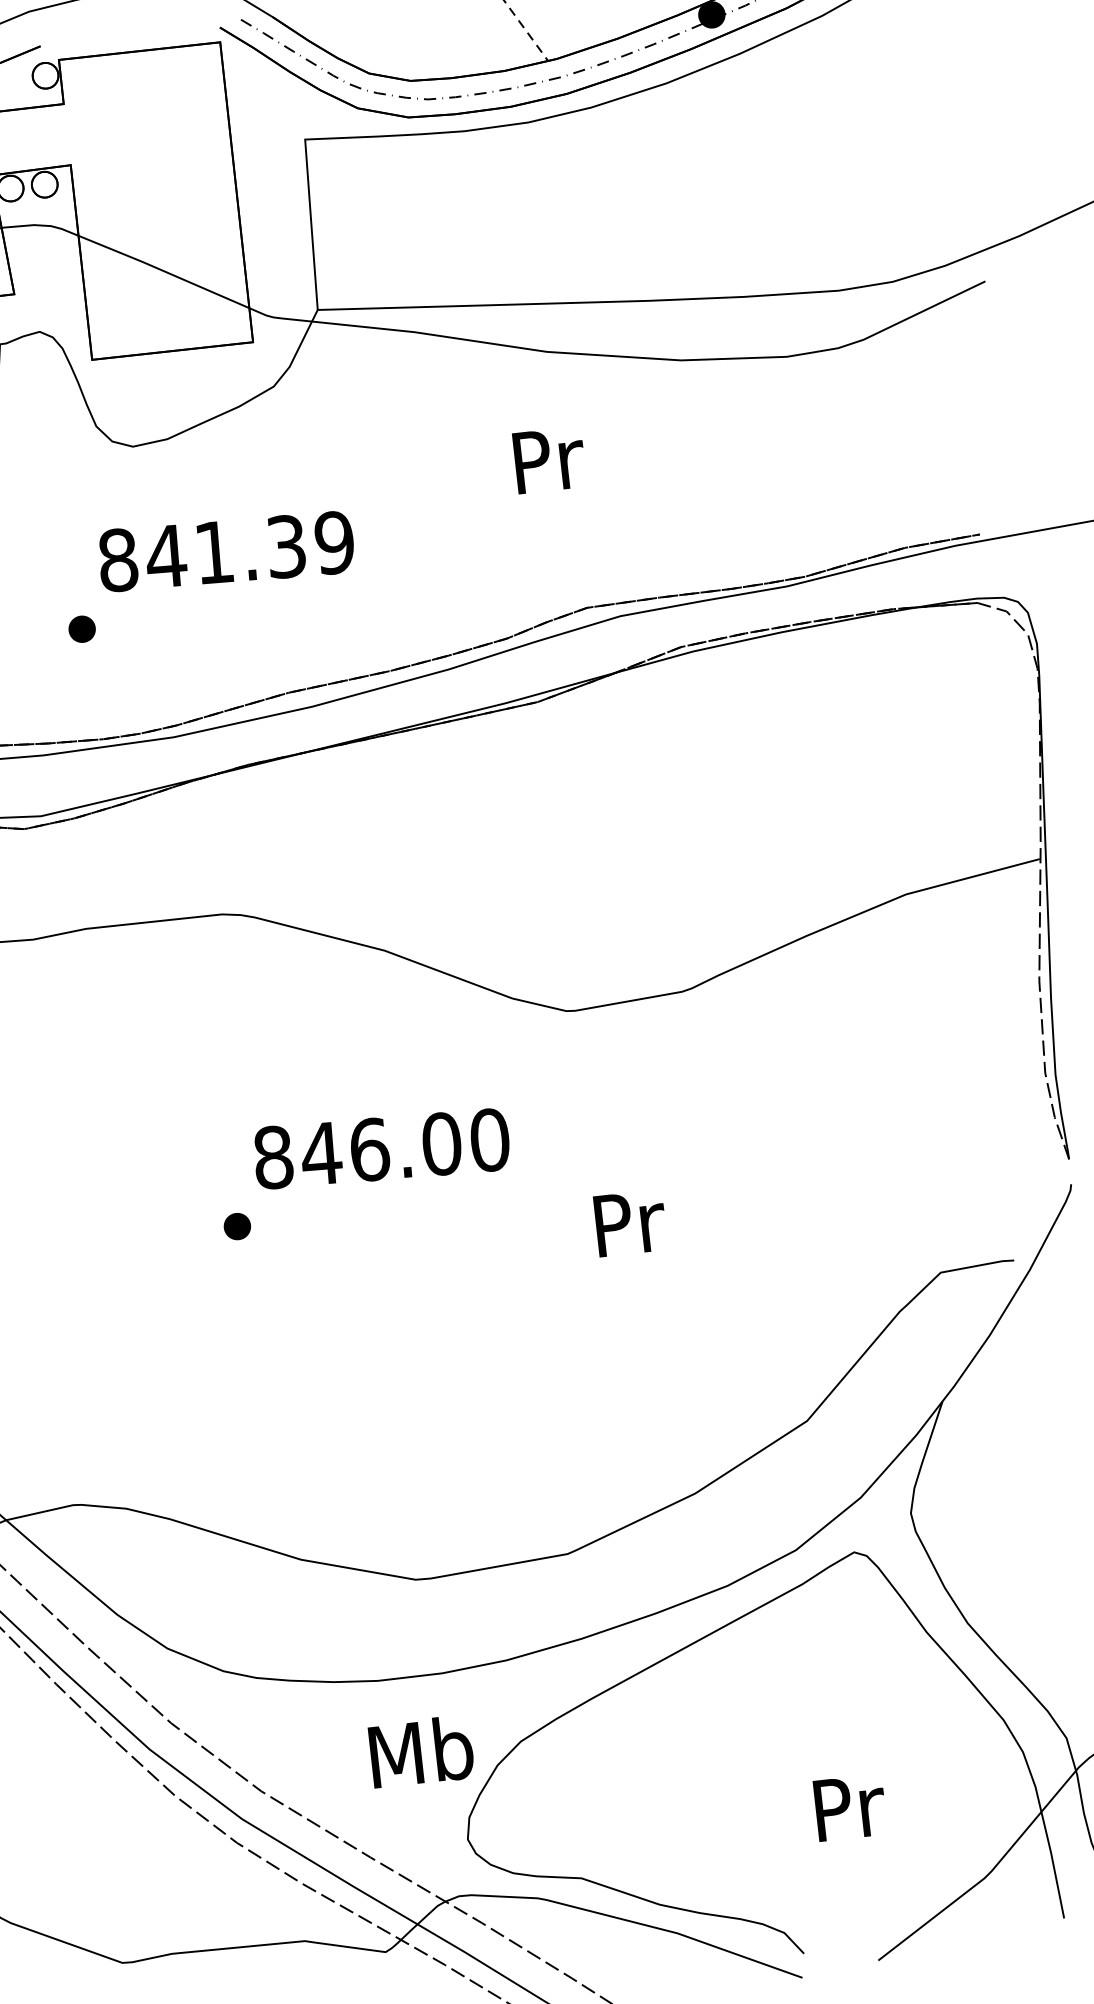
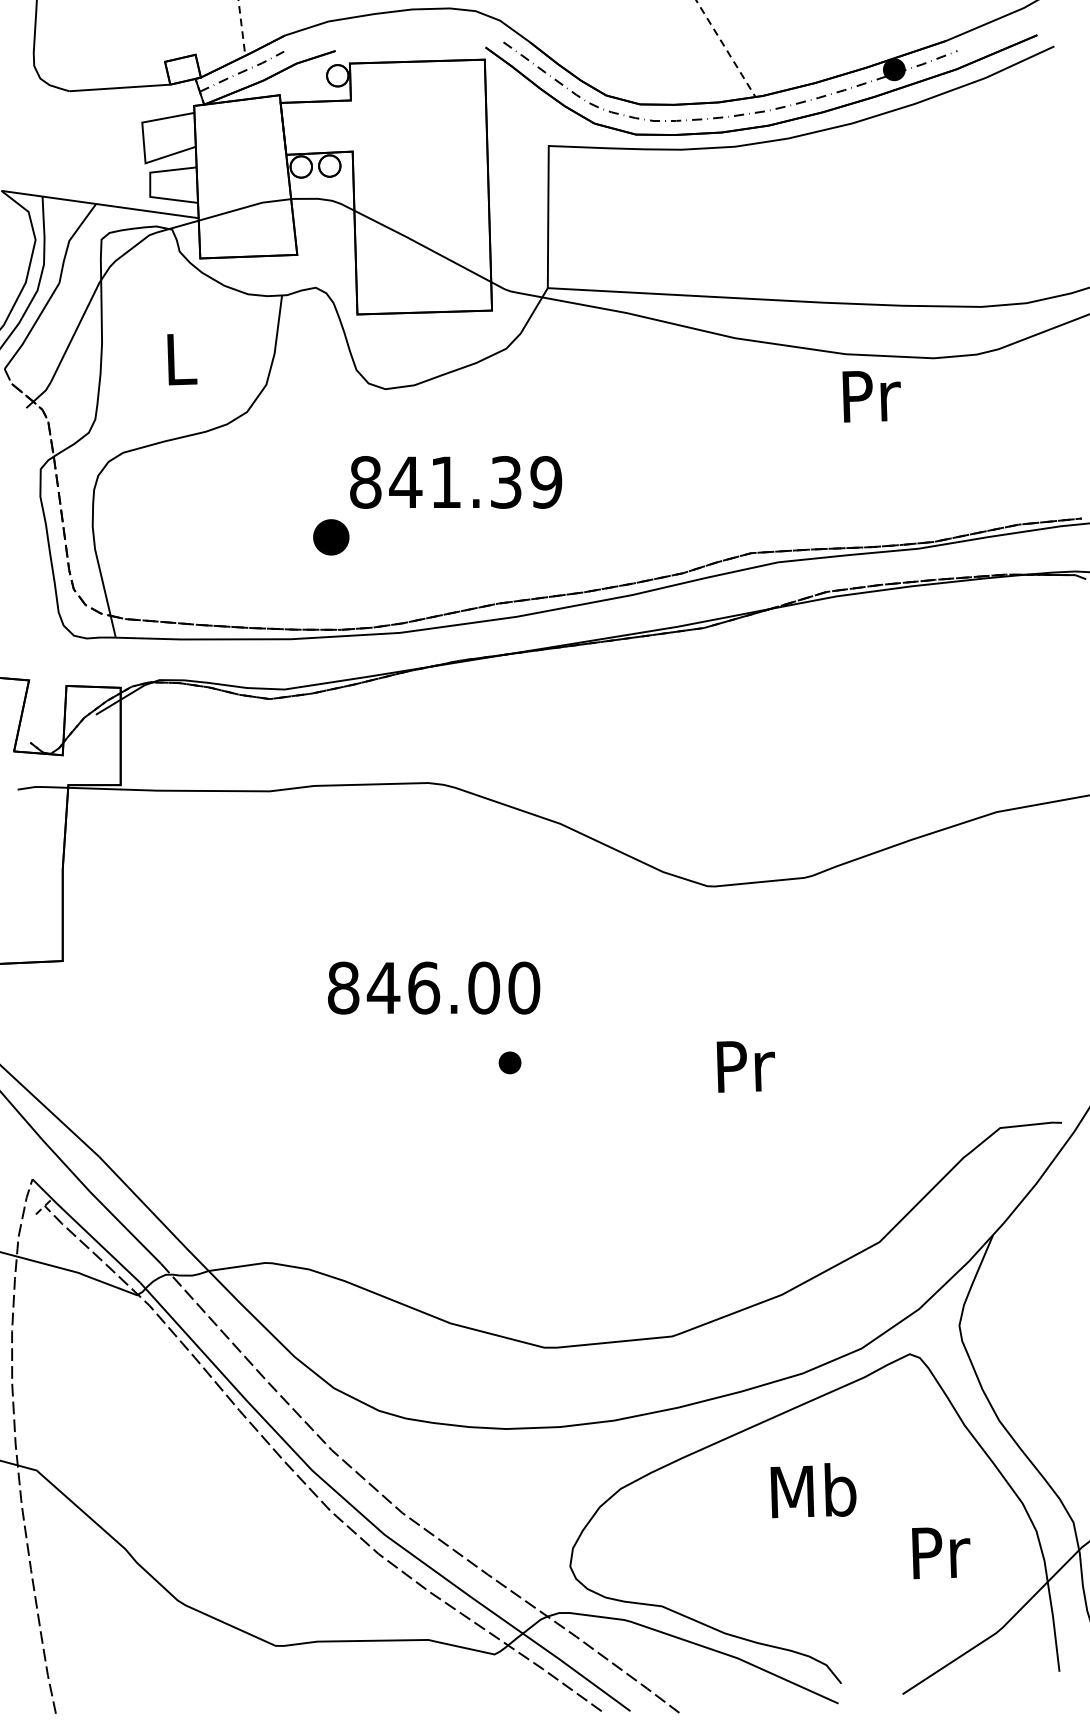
text: (548, 460) -> (871, 396), moved
part: (81, 628) -> (330, 536), size x1.6
text: (382, 1148) -> (434, 987), moved
part: (236, 1226) -> (509, 1062), moved
text: (421, 1751) -> (813, 1490), moved
text: (850, 1808) -> (941, 1553), moved

